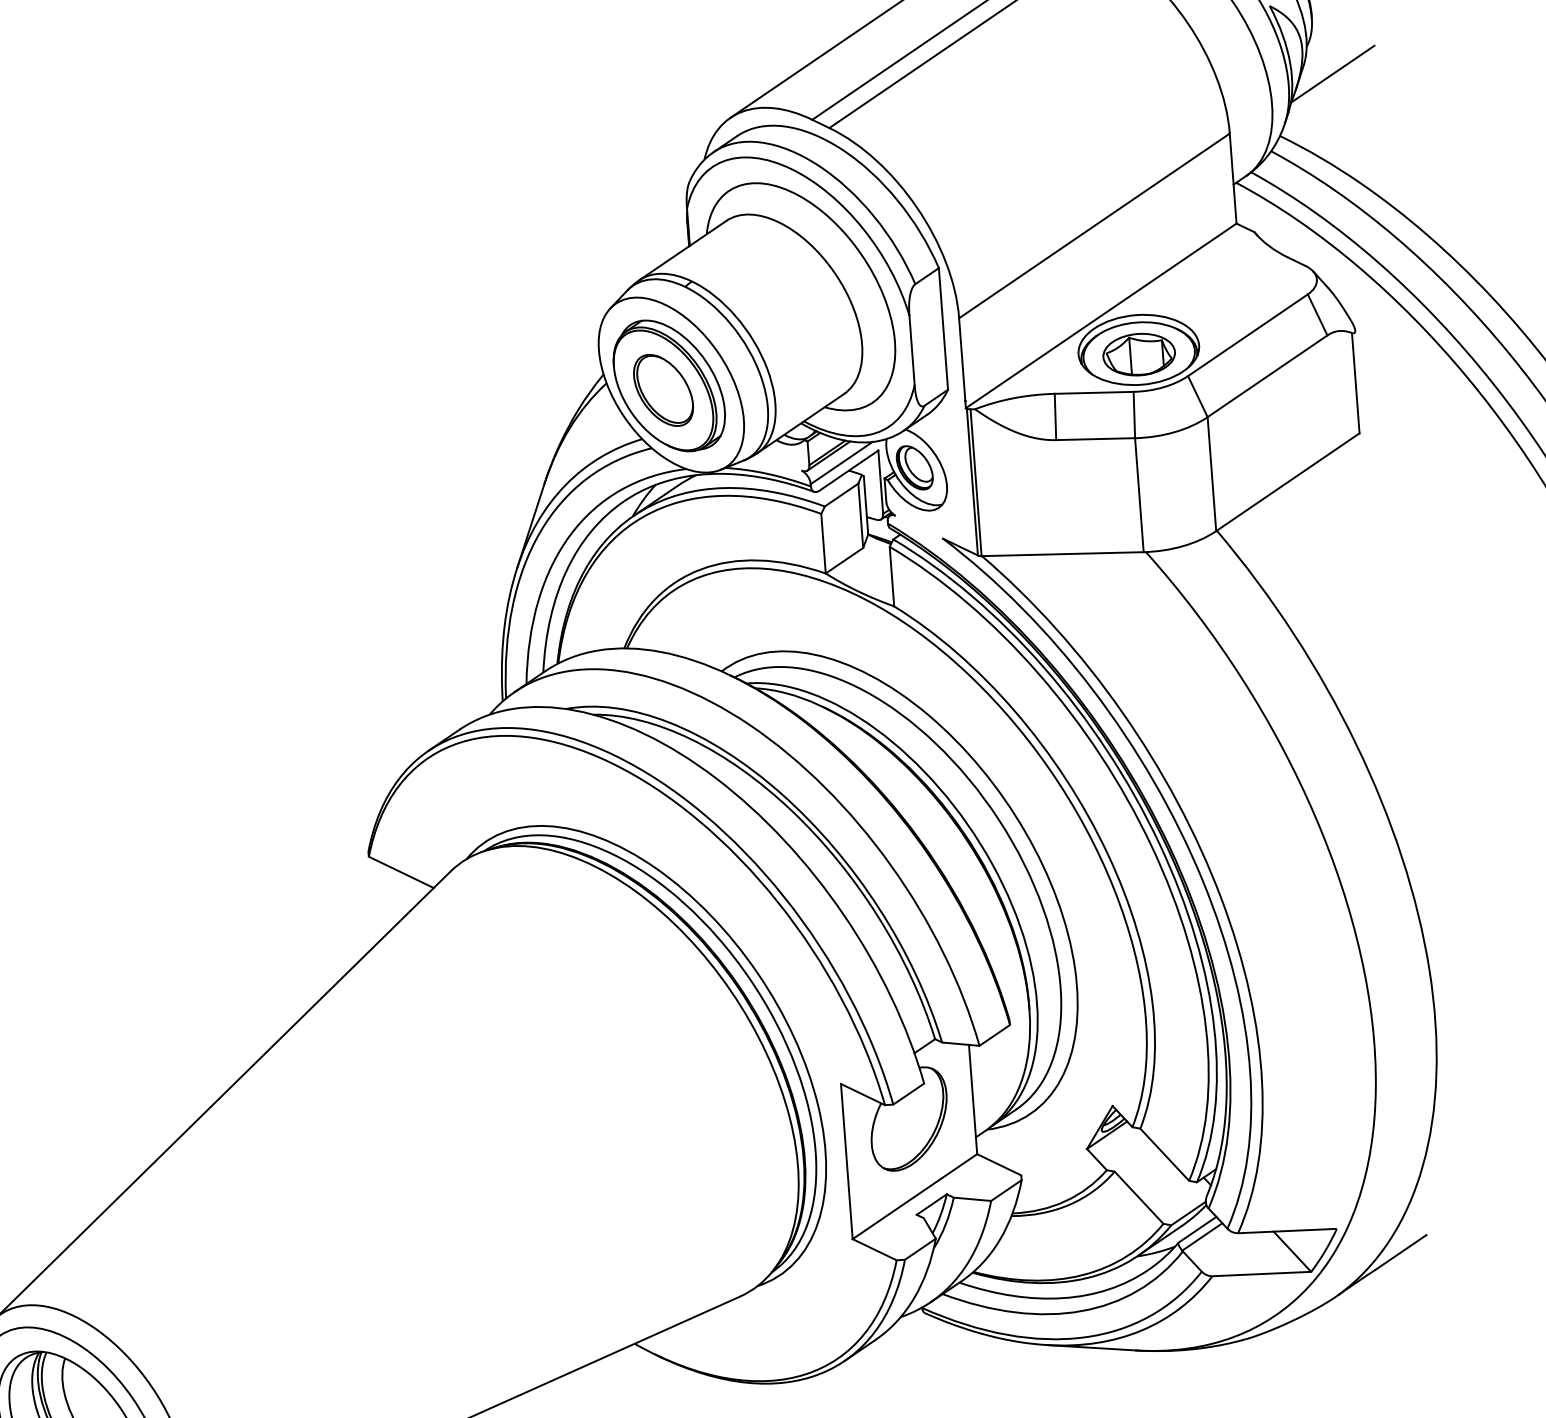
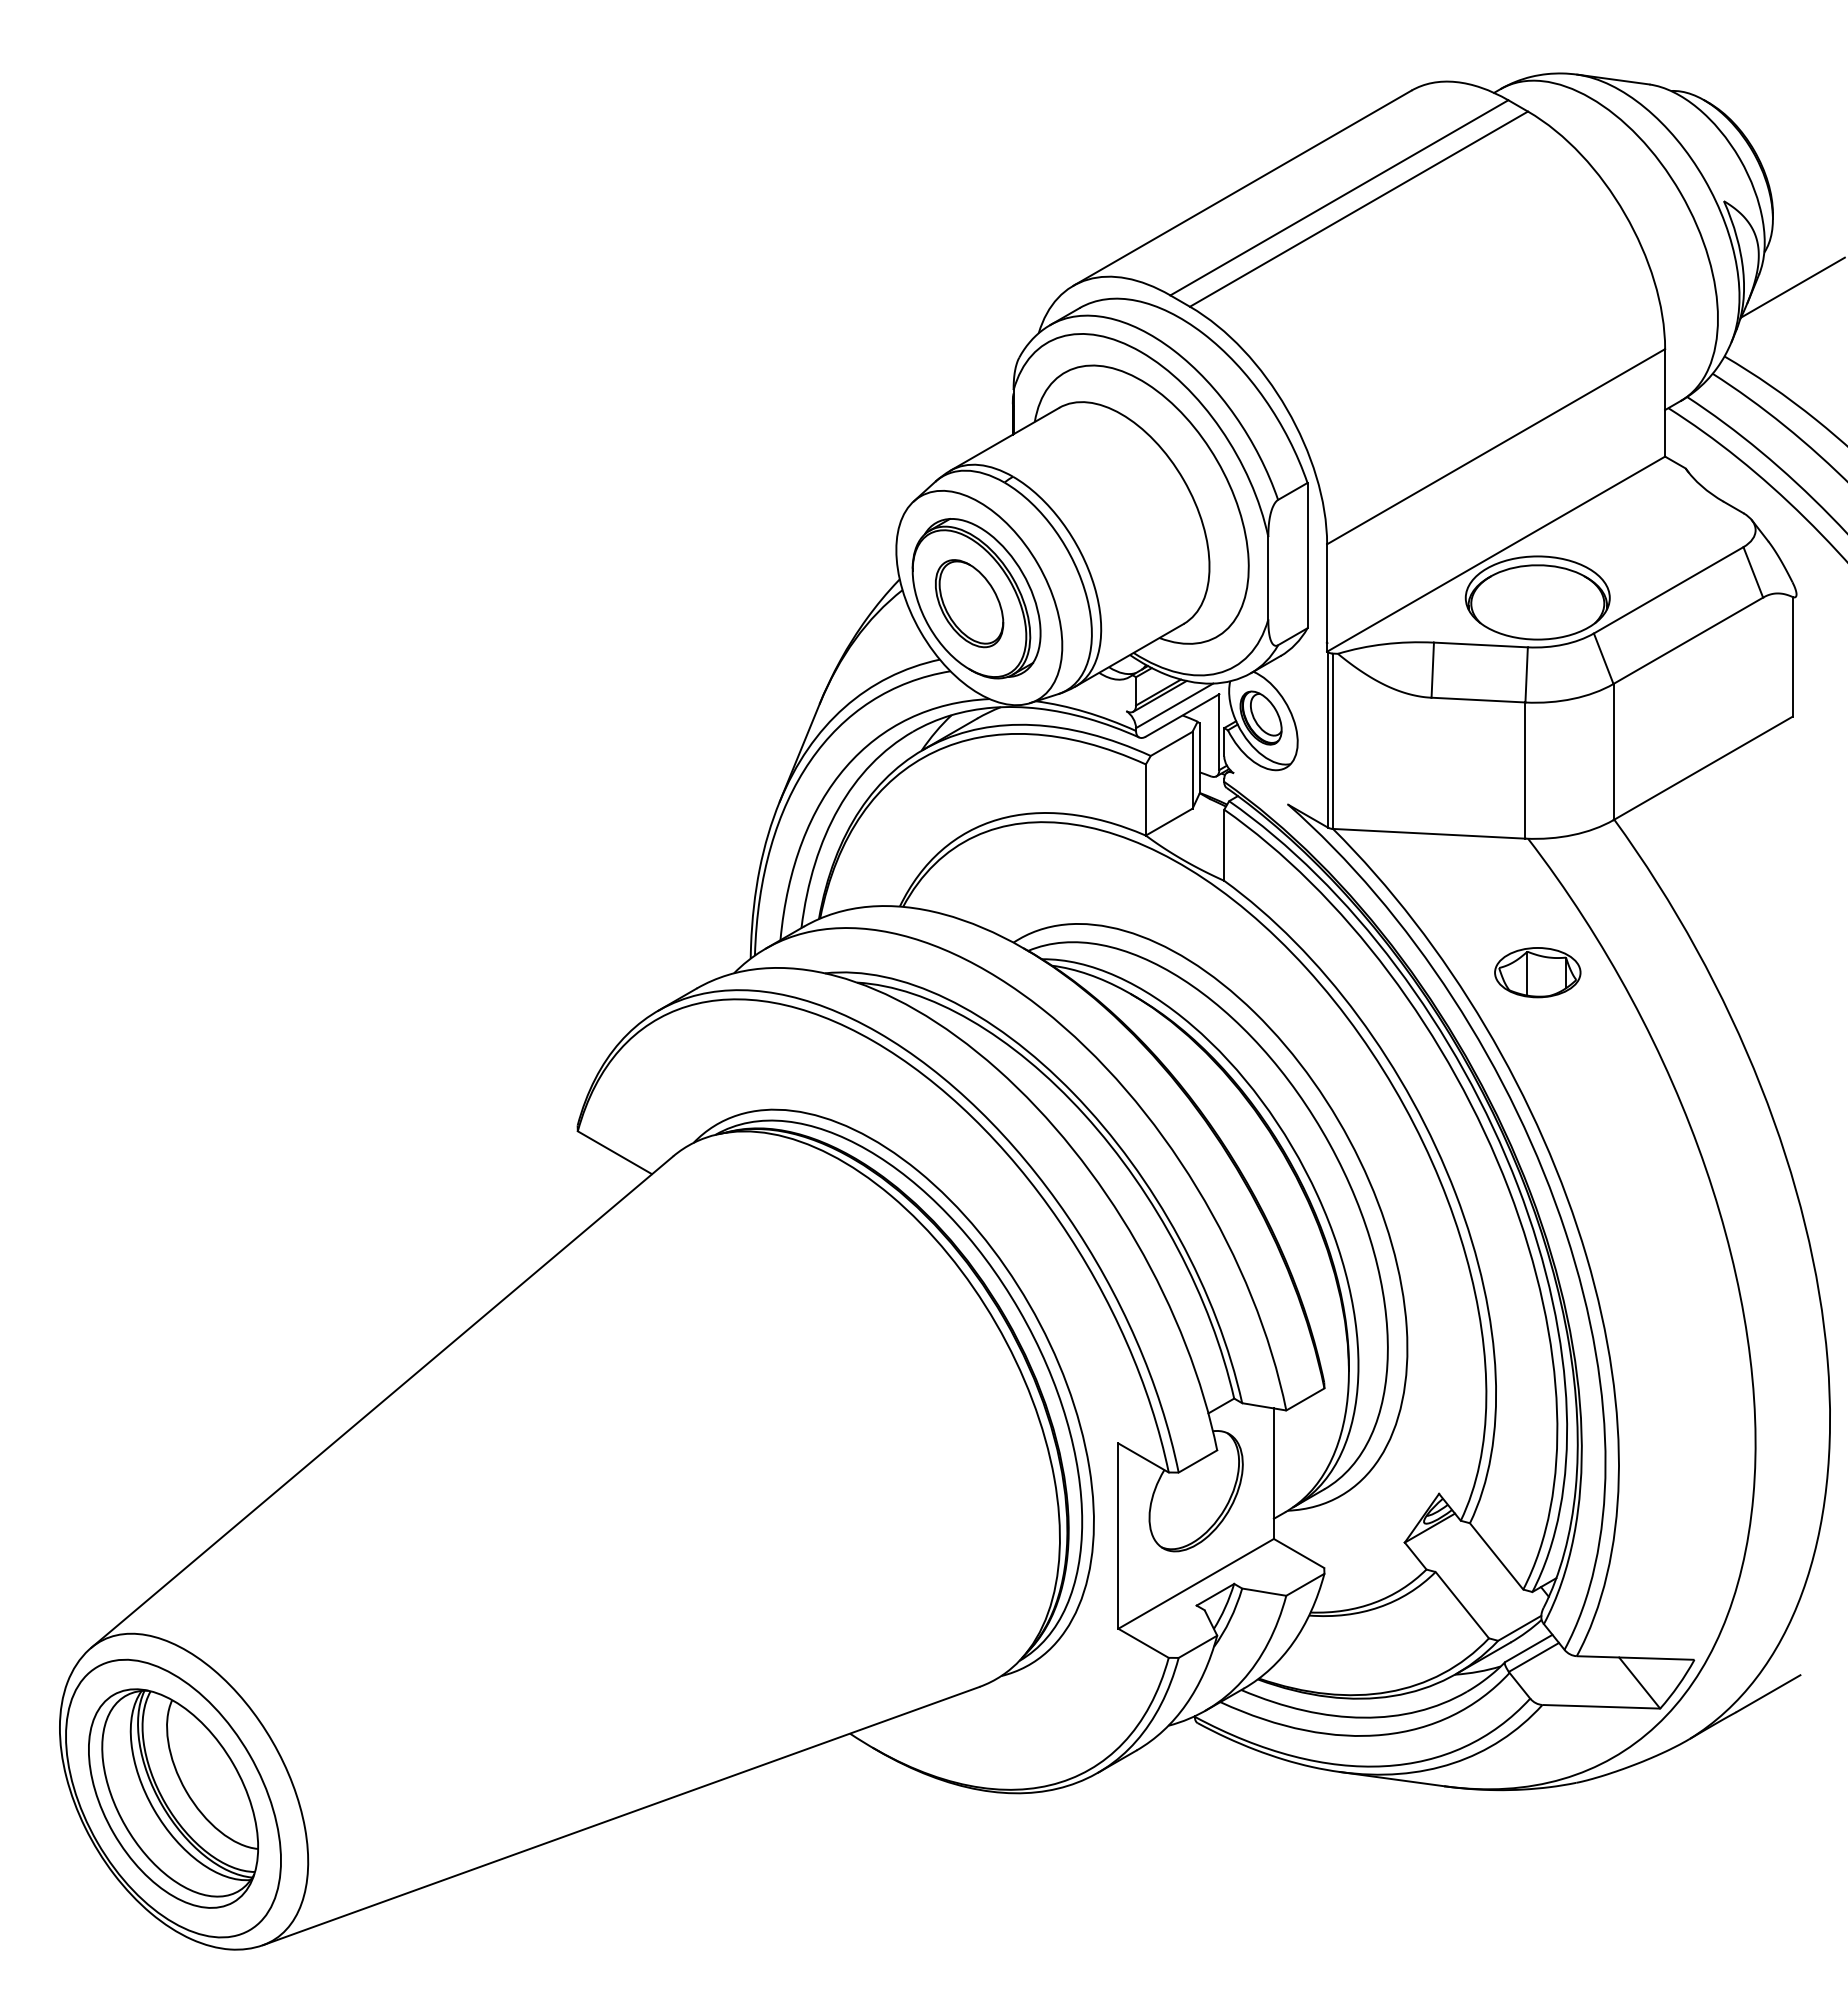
part: (1138, 354) -> (1537, 972), moved

